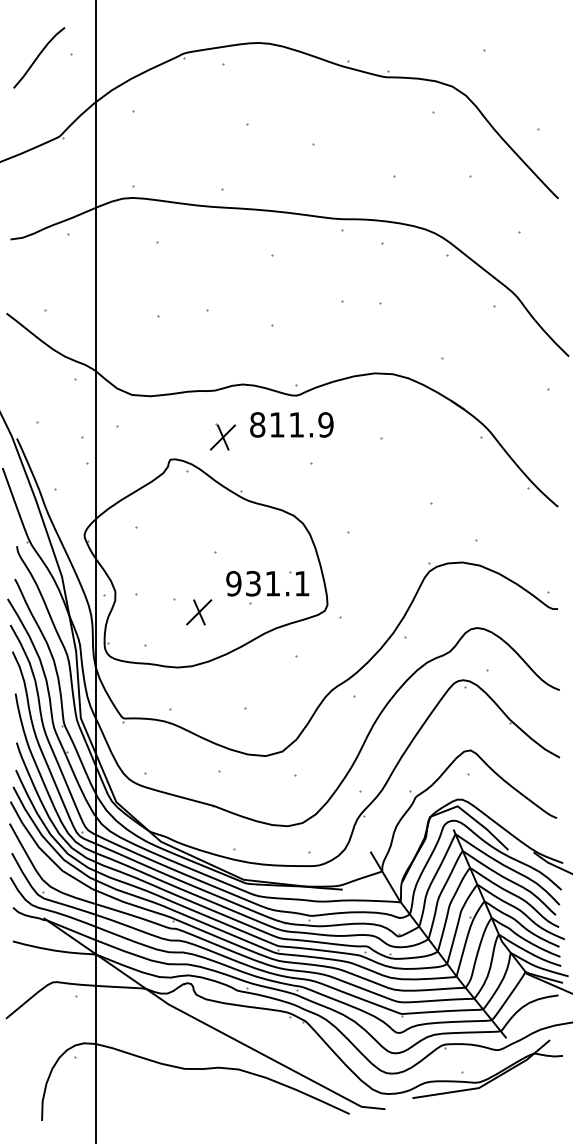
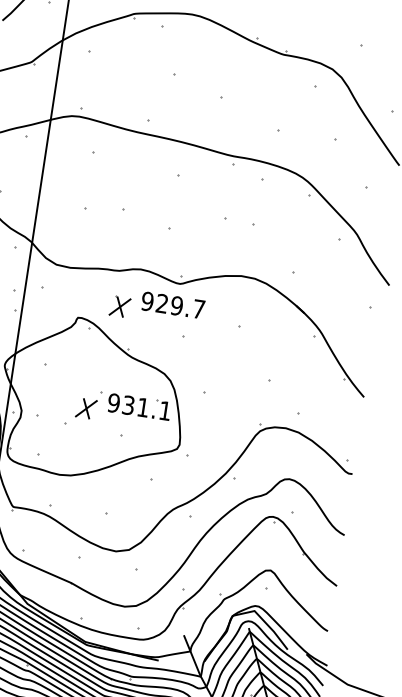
text: (291, 424) -> (173, 305), 811.9 -> 929.7
part: (267, 583) -> (139, 406), moved
part: (199, 612) -> (86, 408), moved

